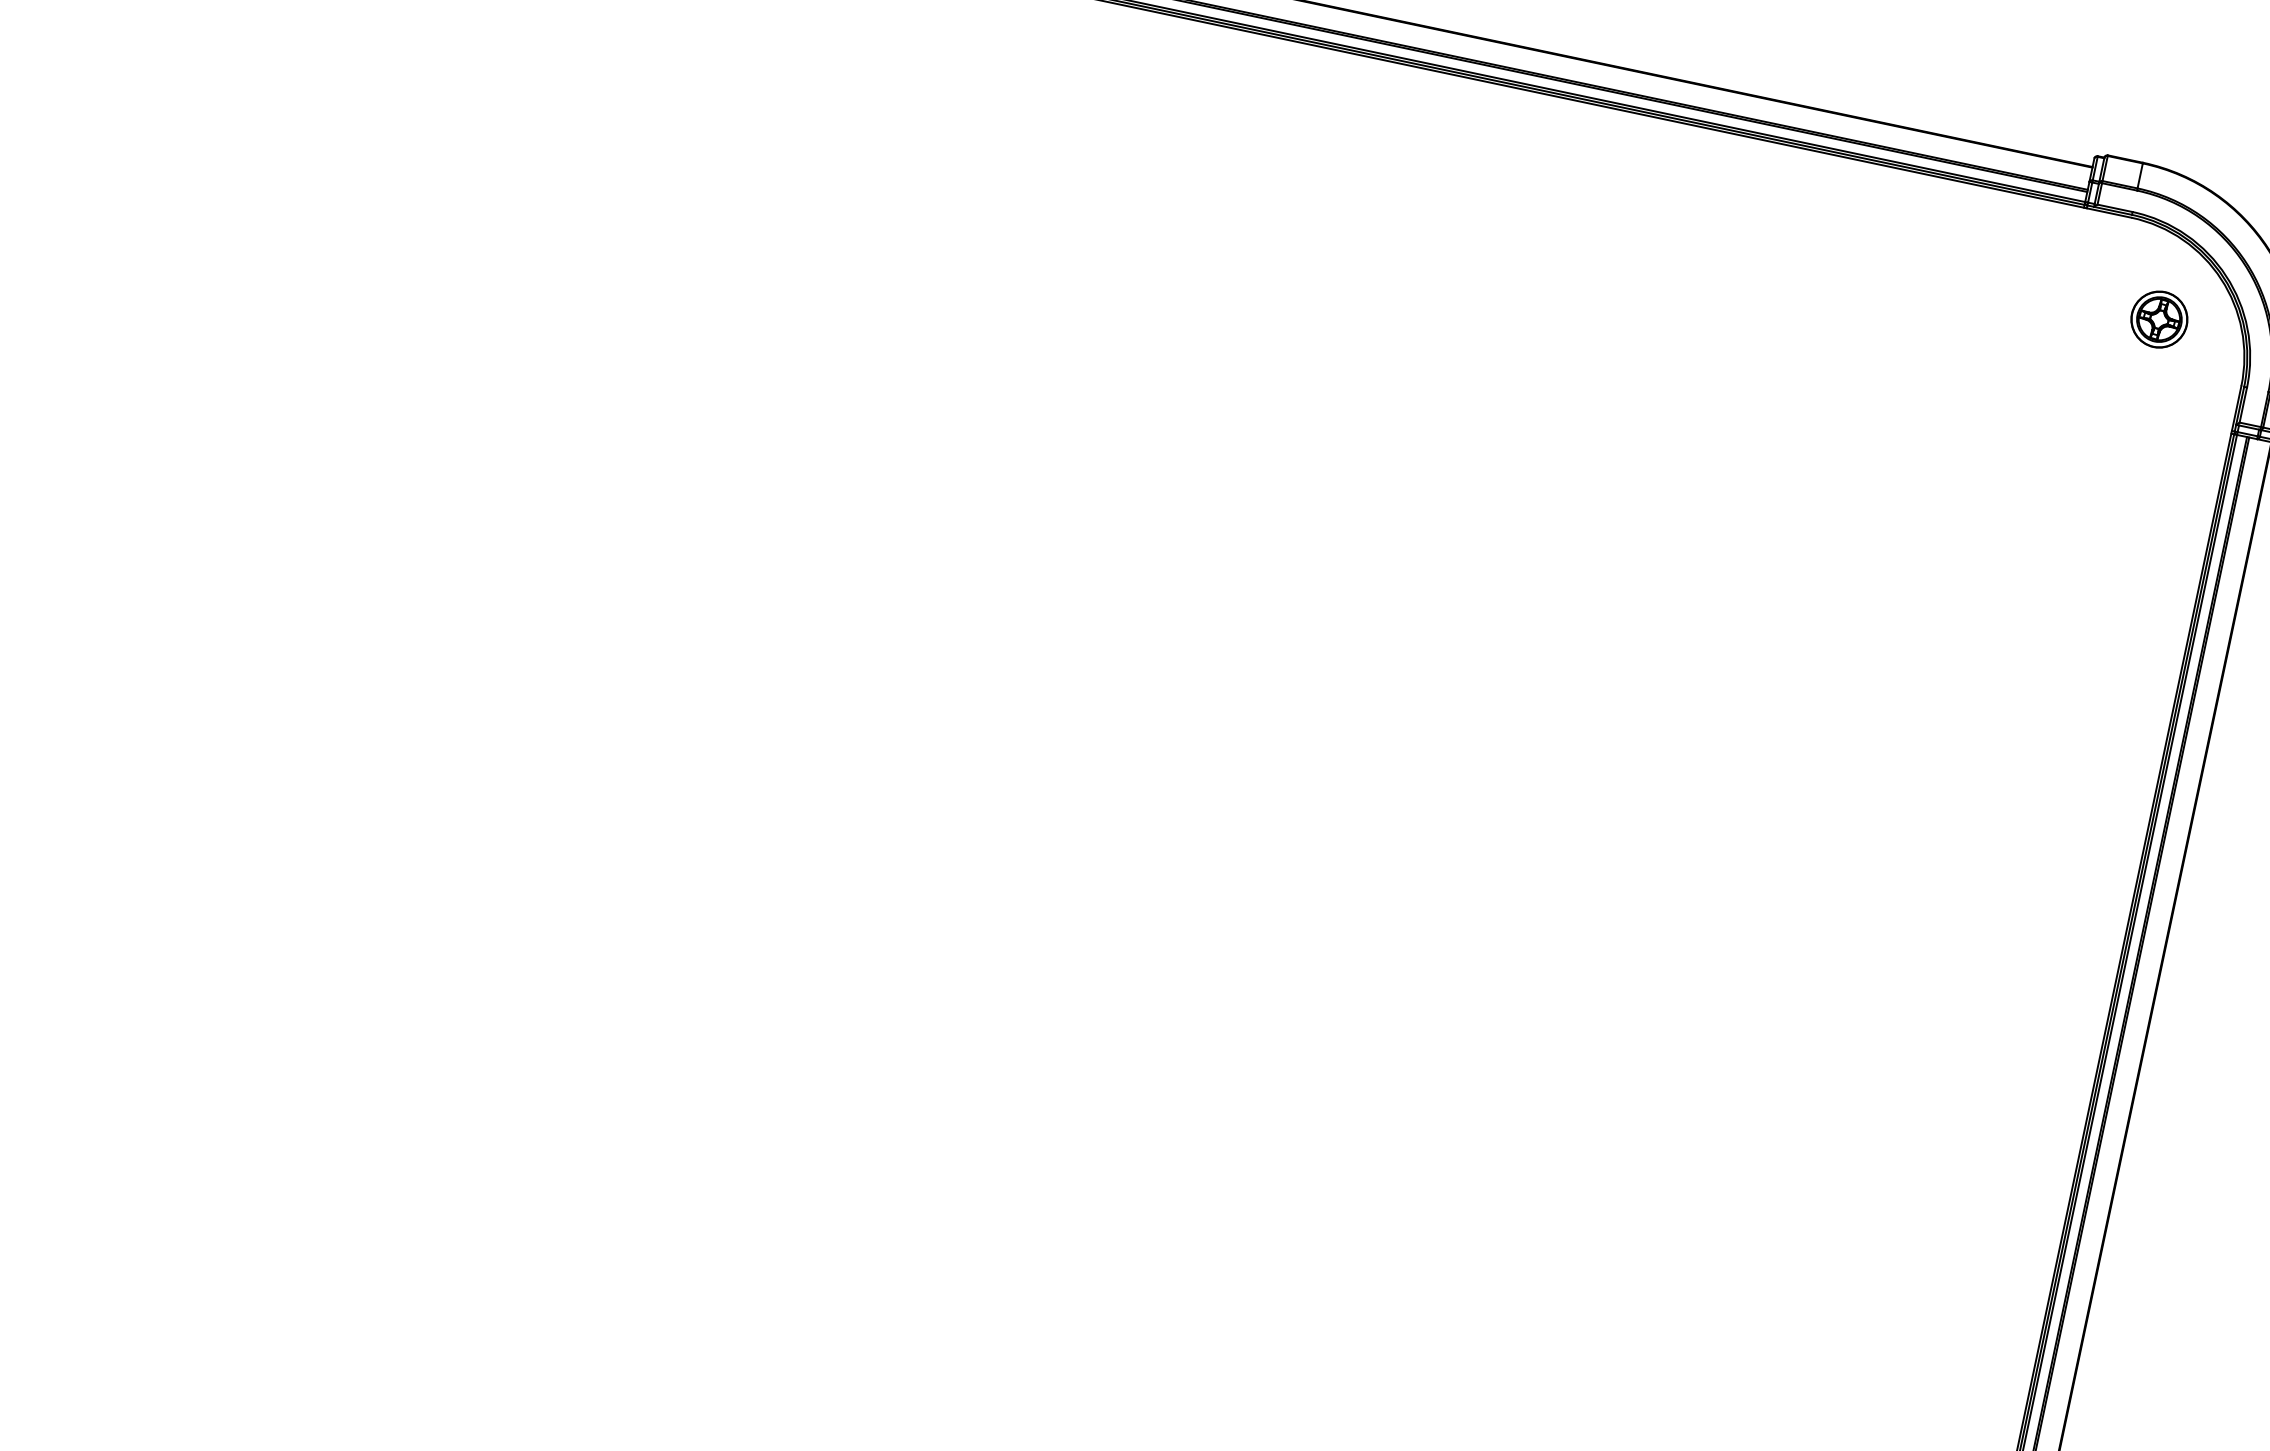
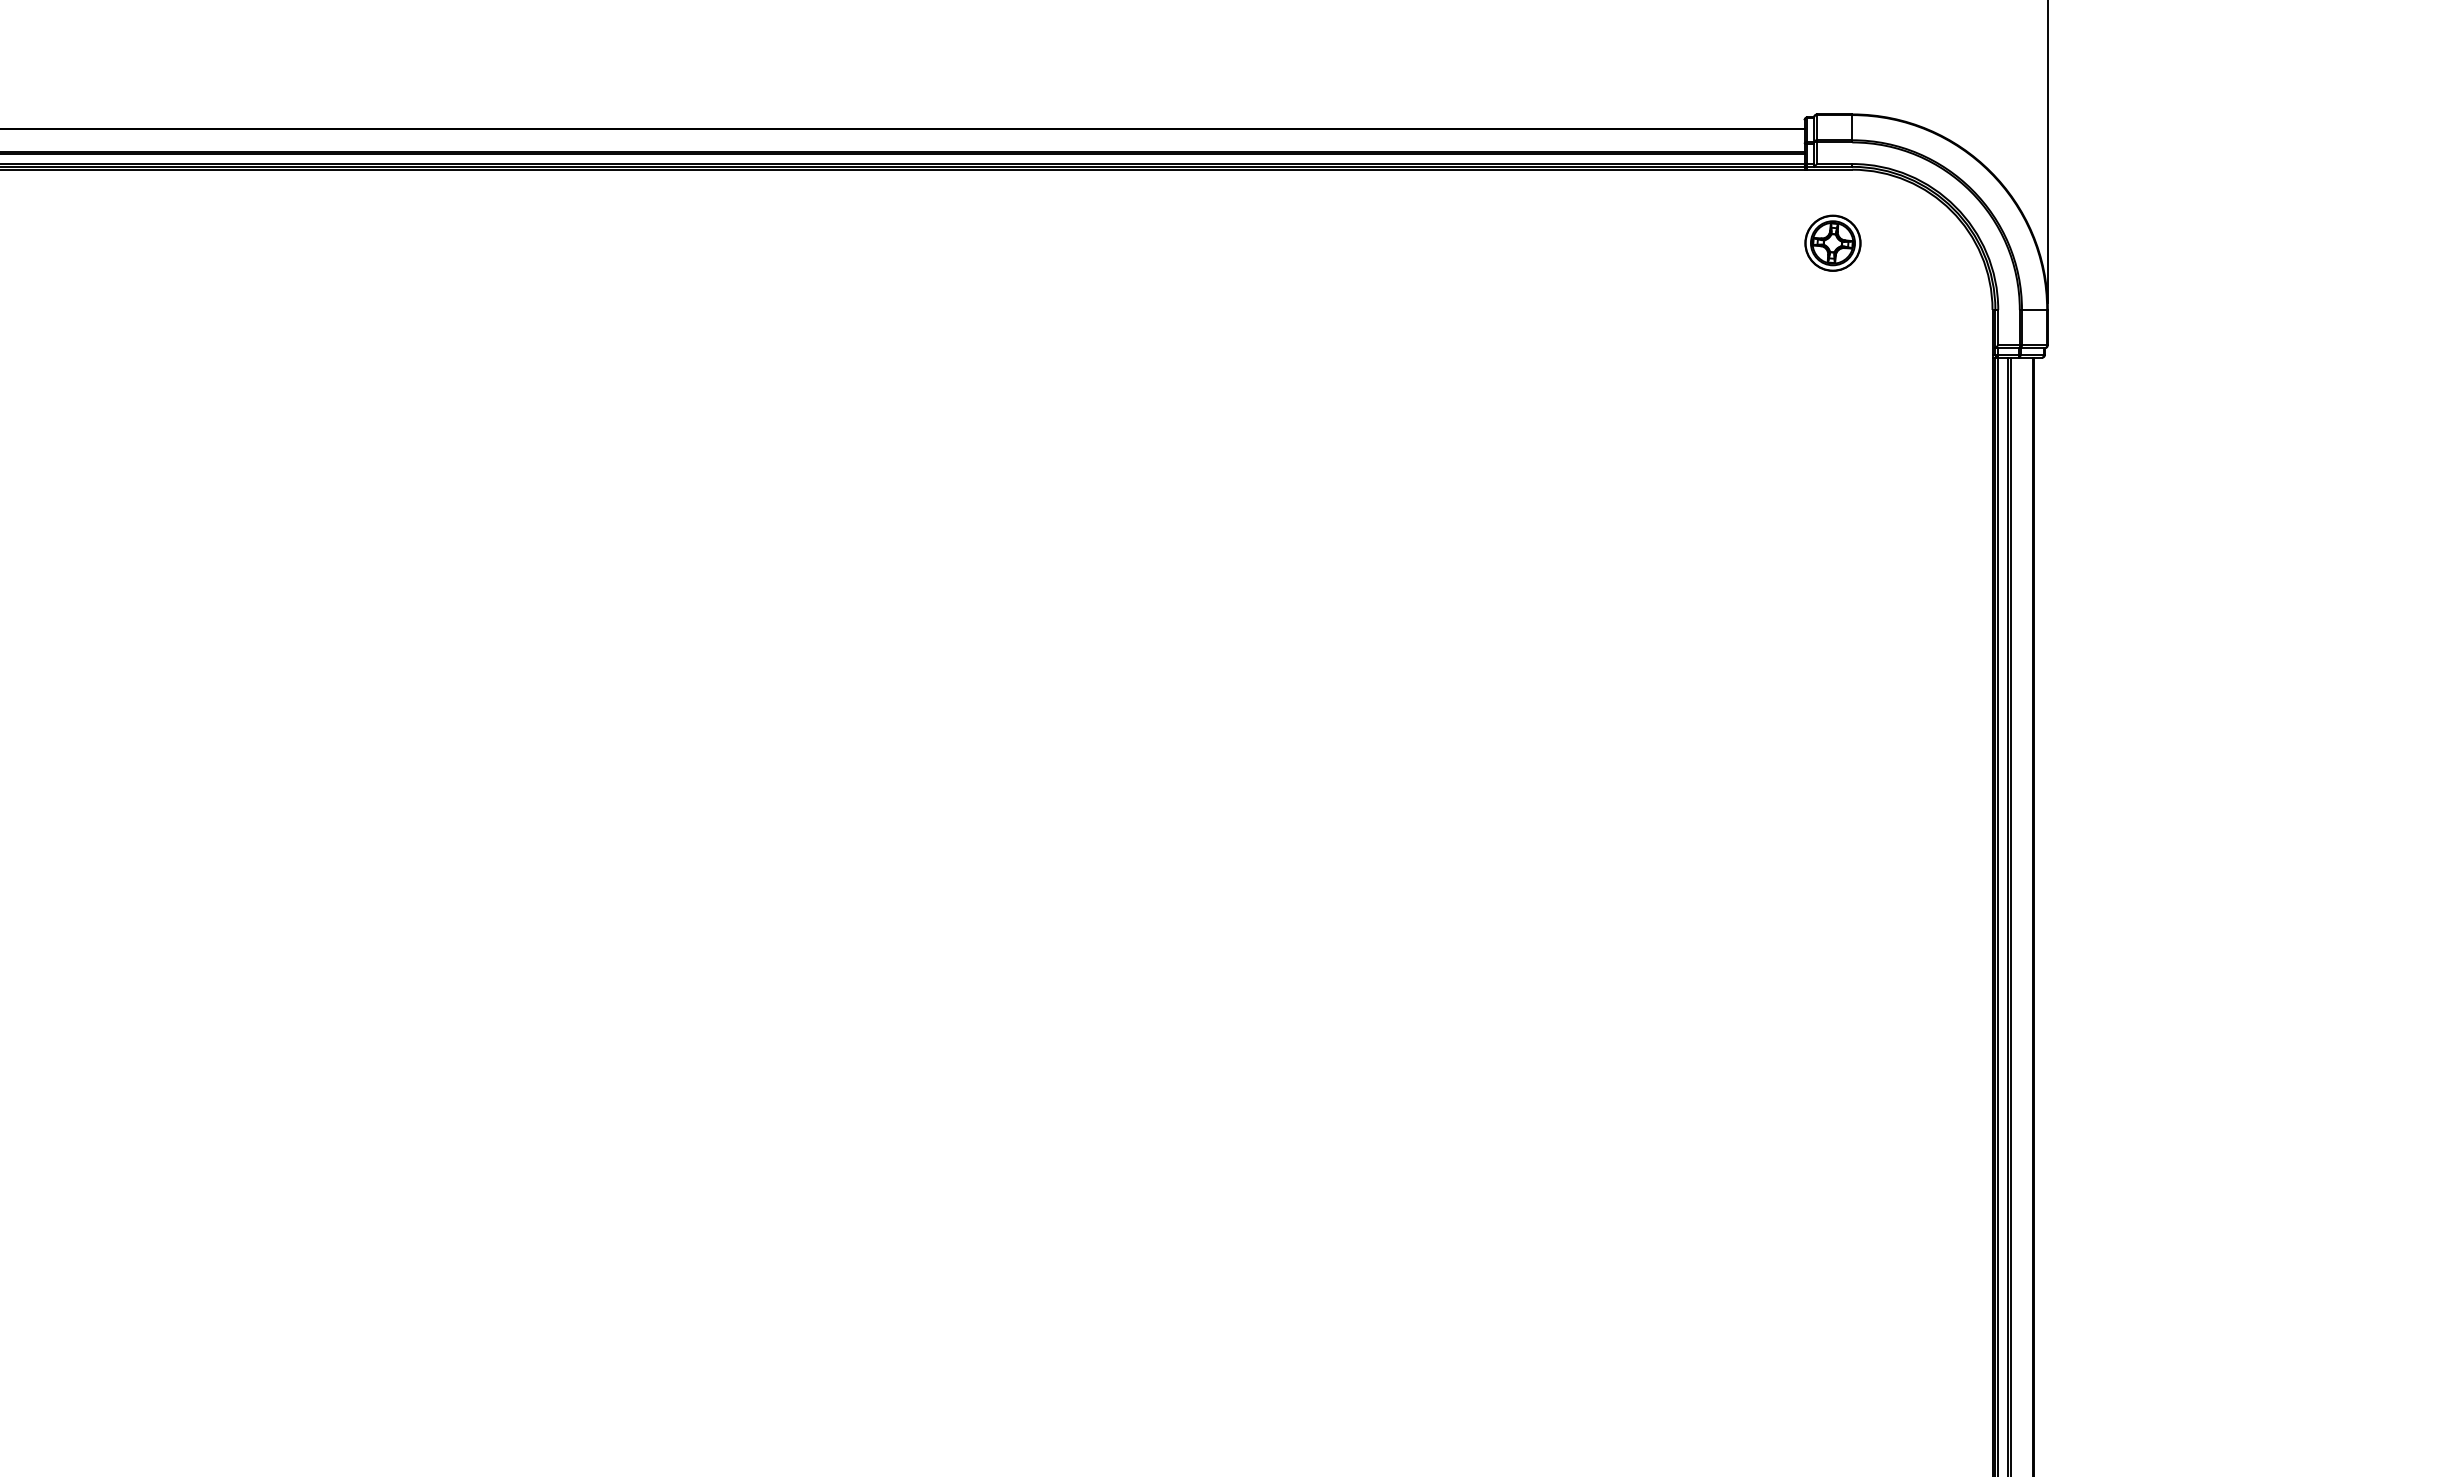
part: (2159, 318) -> (1832, 242), moved

